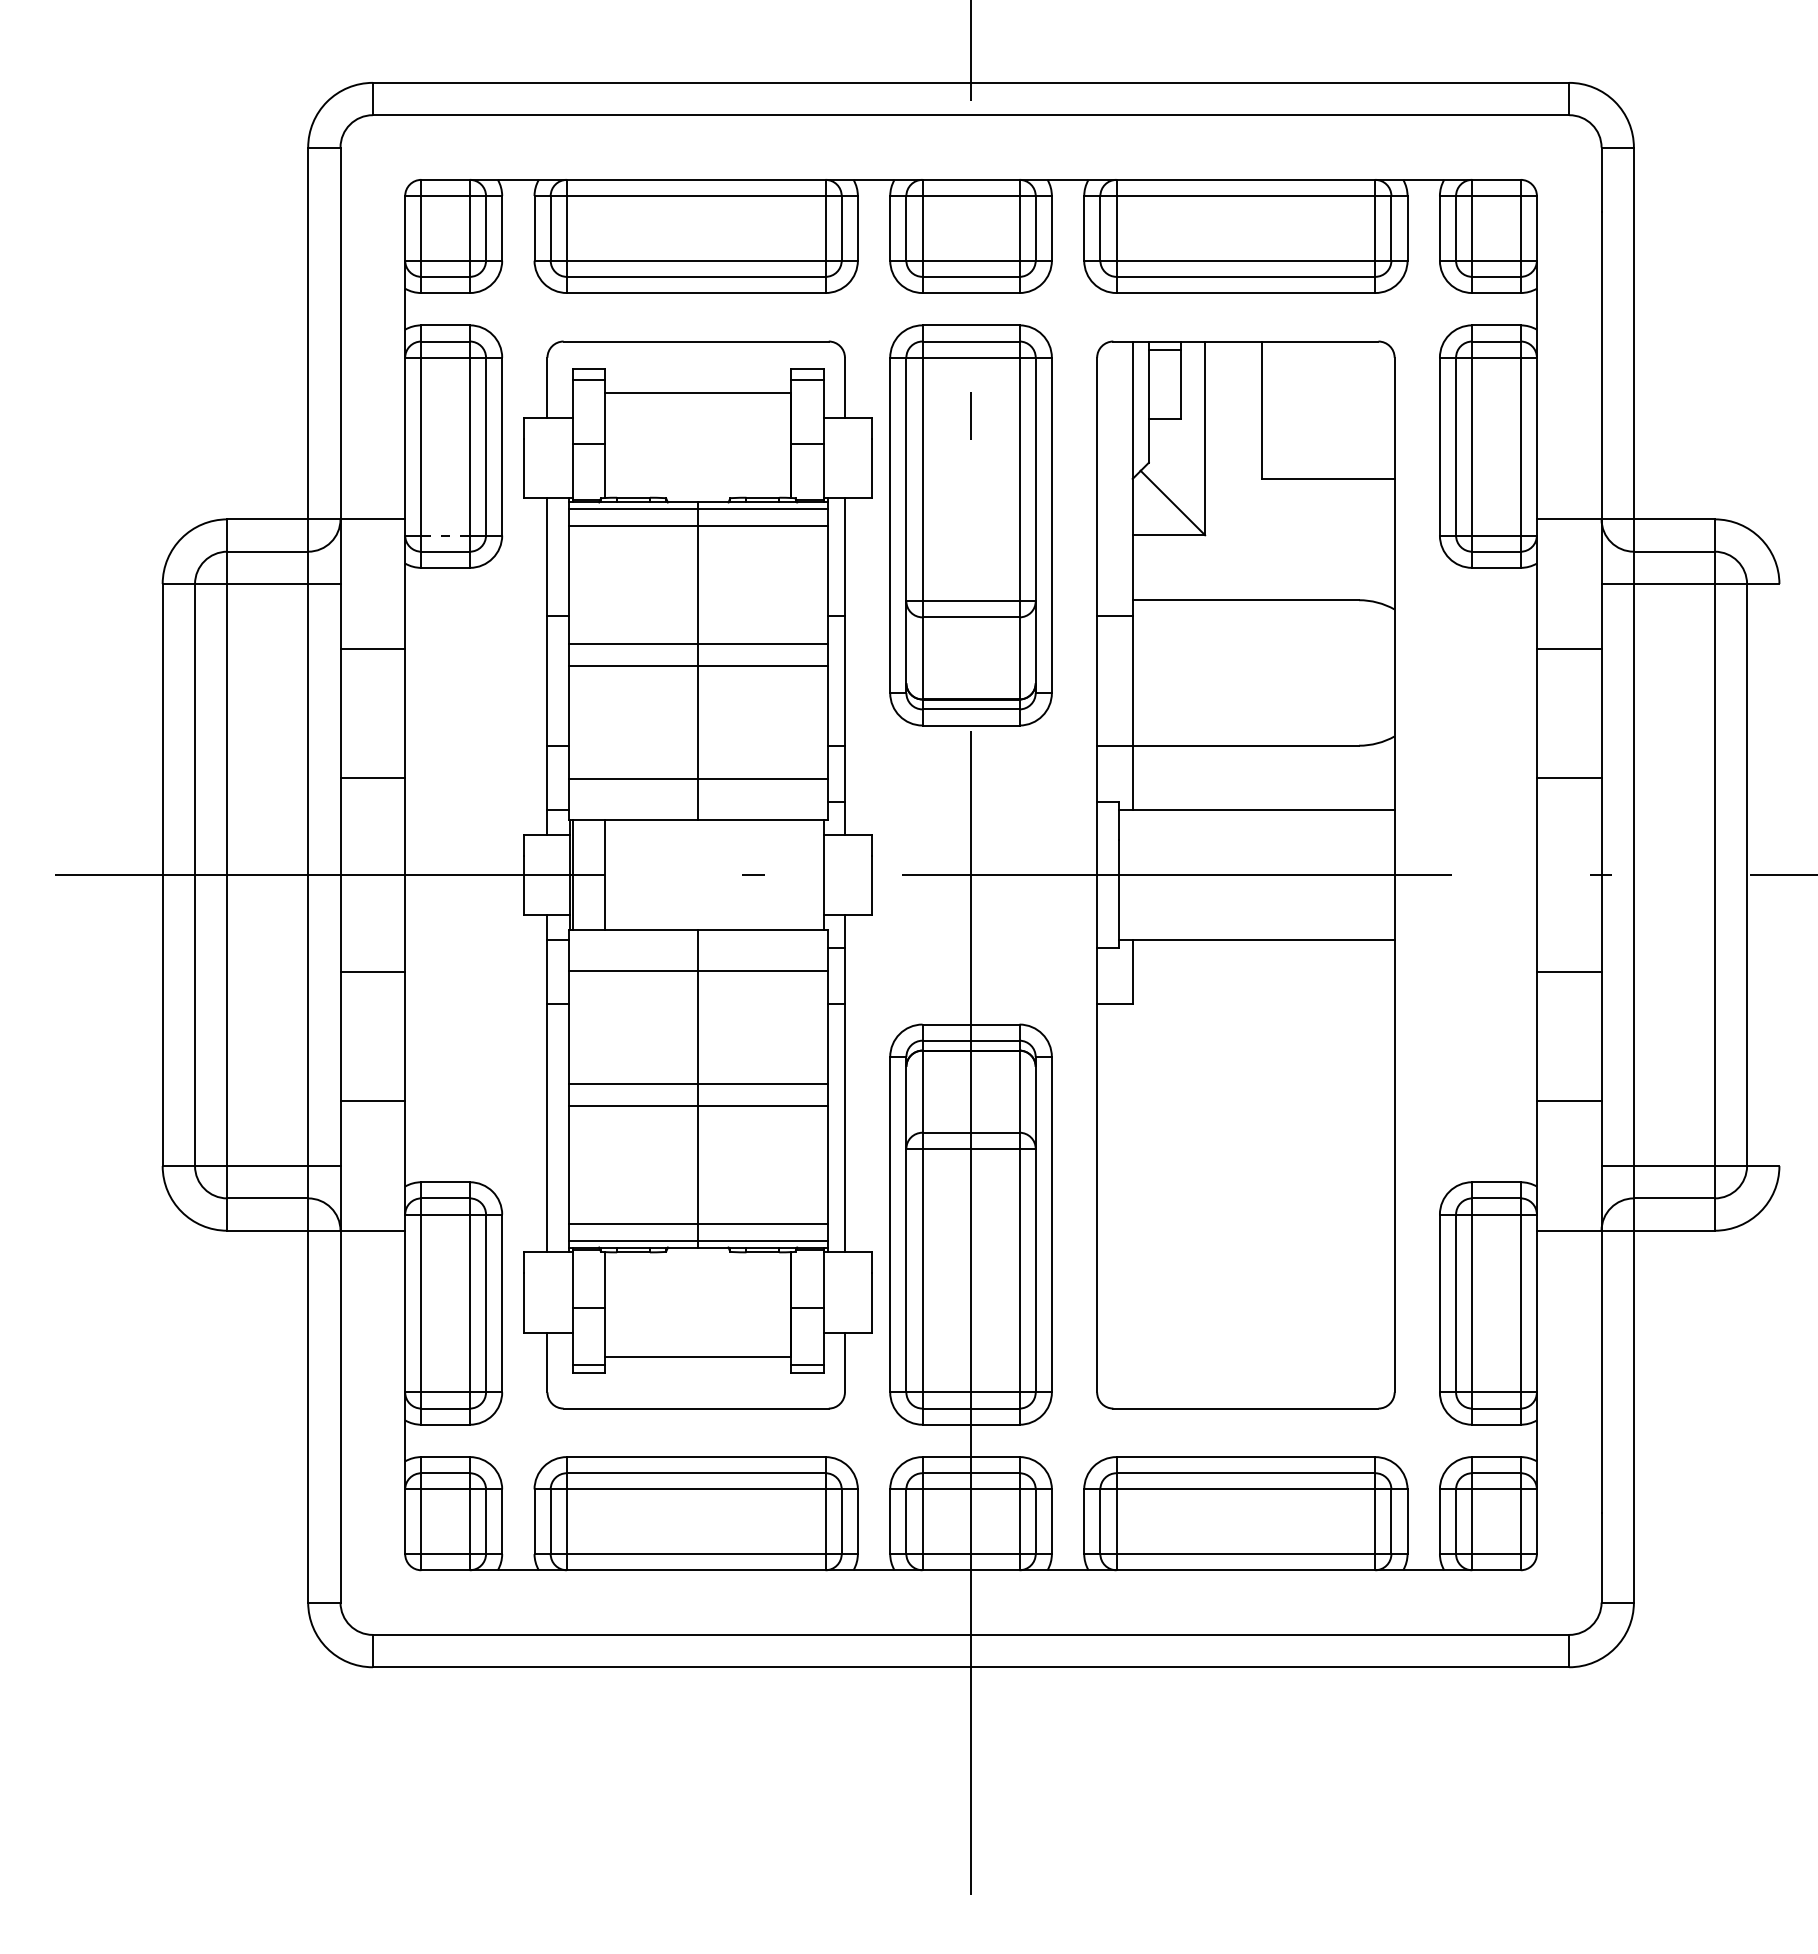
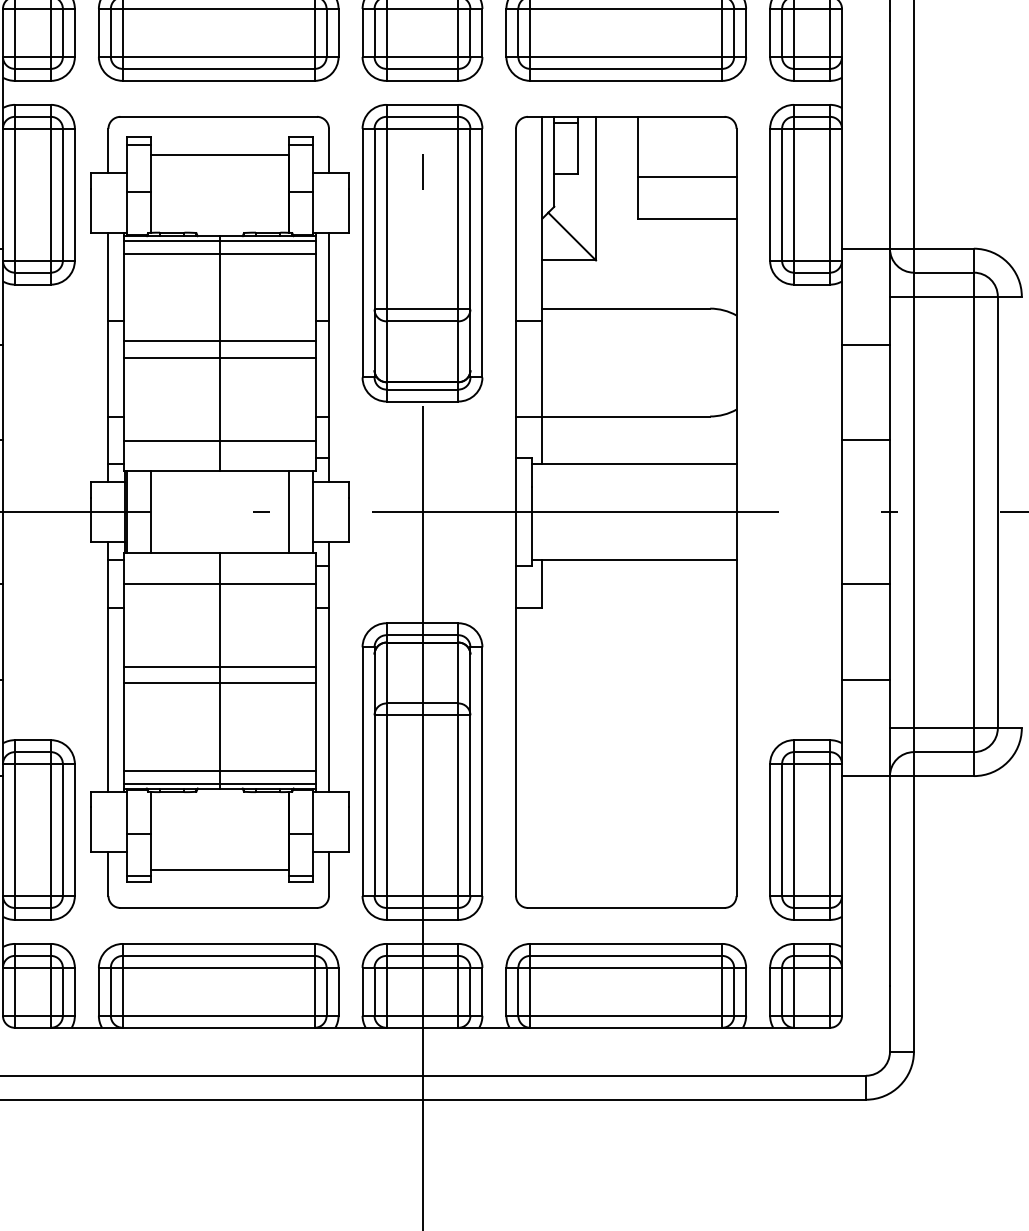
line: (1328, 422) -> (687, 176), added
line: (445, 535) -> (32, 260), dashed -> solid
line: (791, 874) -> (289, 511), added

